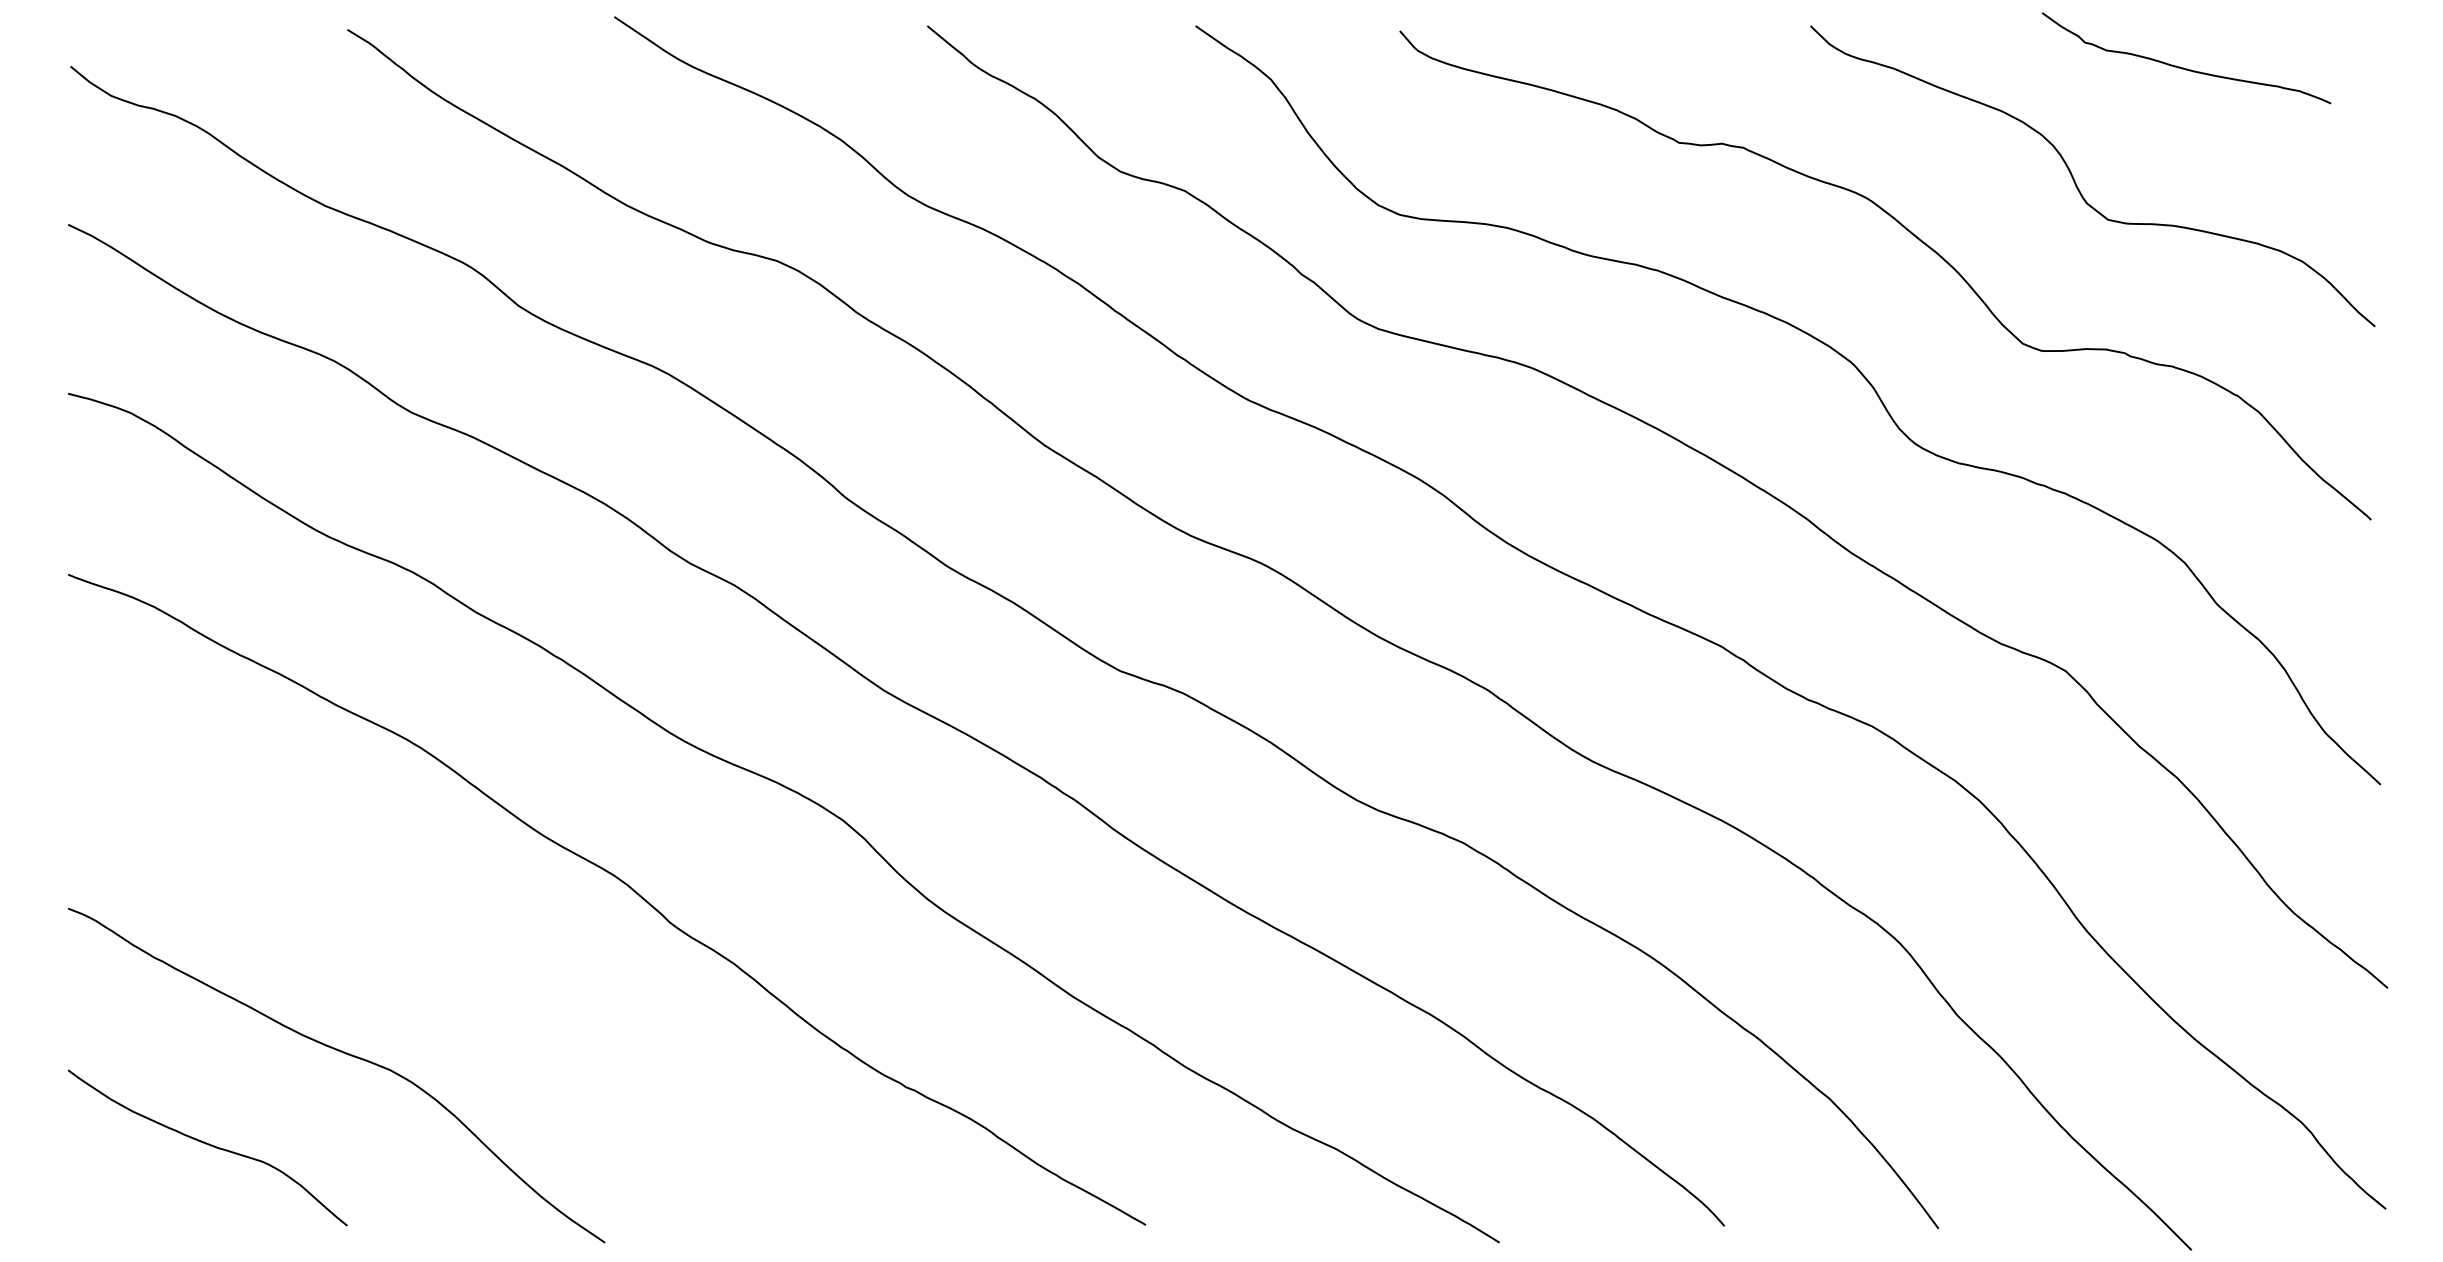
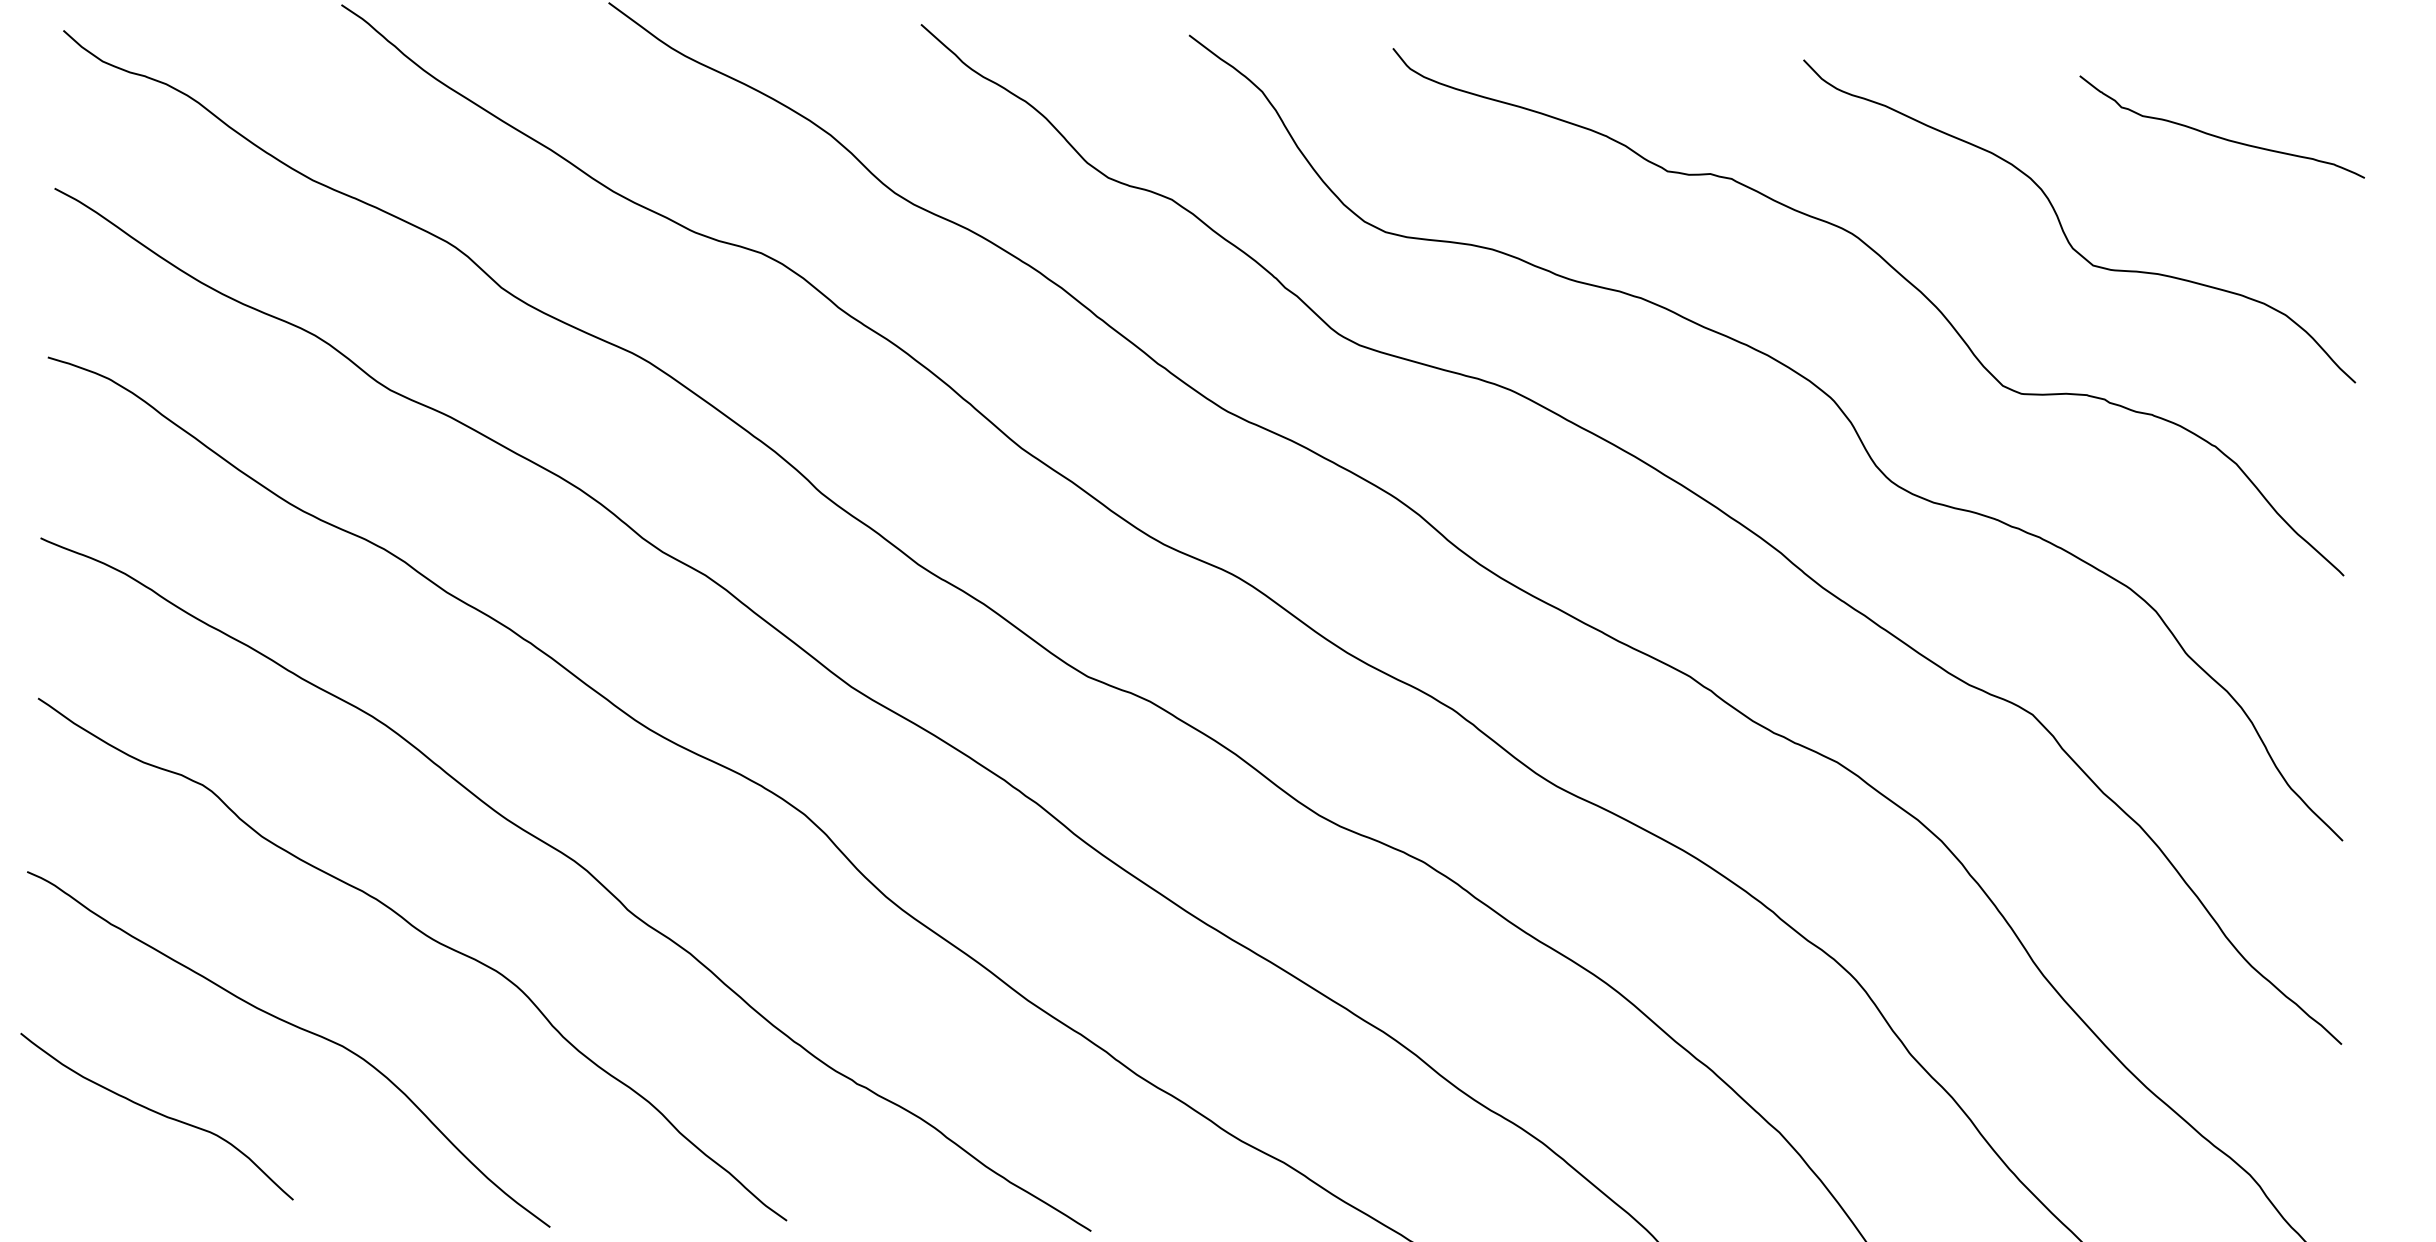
curve: (2183, 67) -> (2218, 136), moved
curve: (469, 957) -> (426, 936), added

